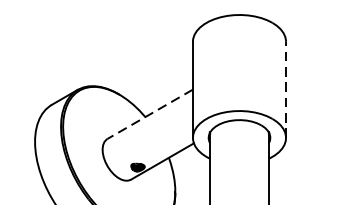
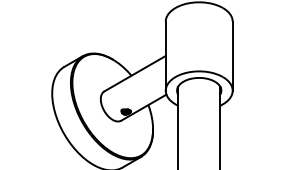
line: (285, 90) -> (232, 56), dashed -> solid
line: (149, 113) -> (134, 73), dashed -> solid

